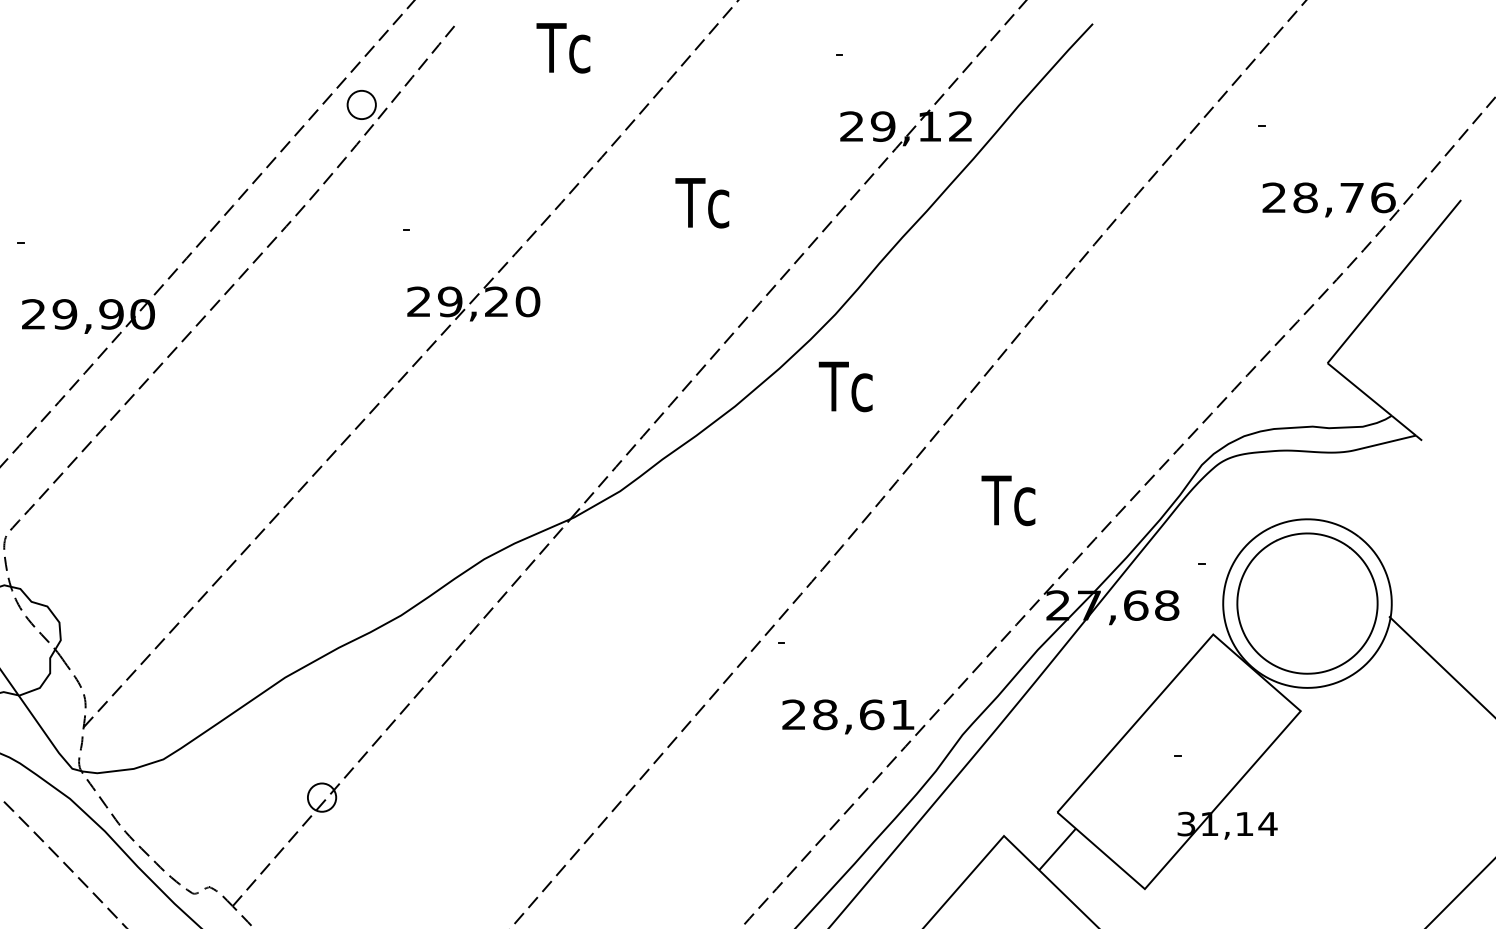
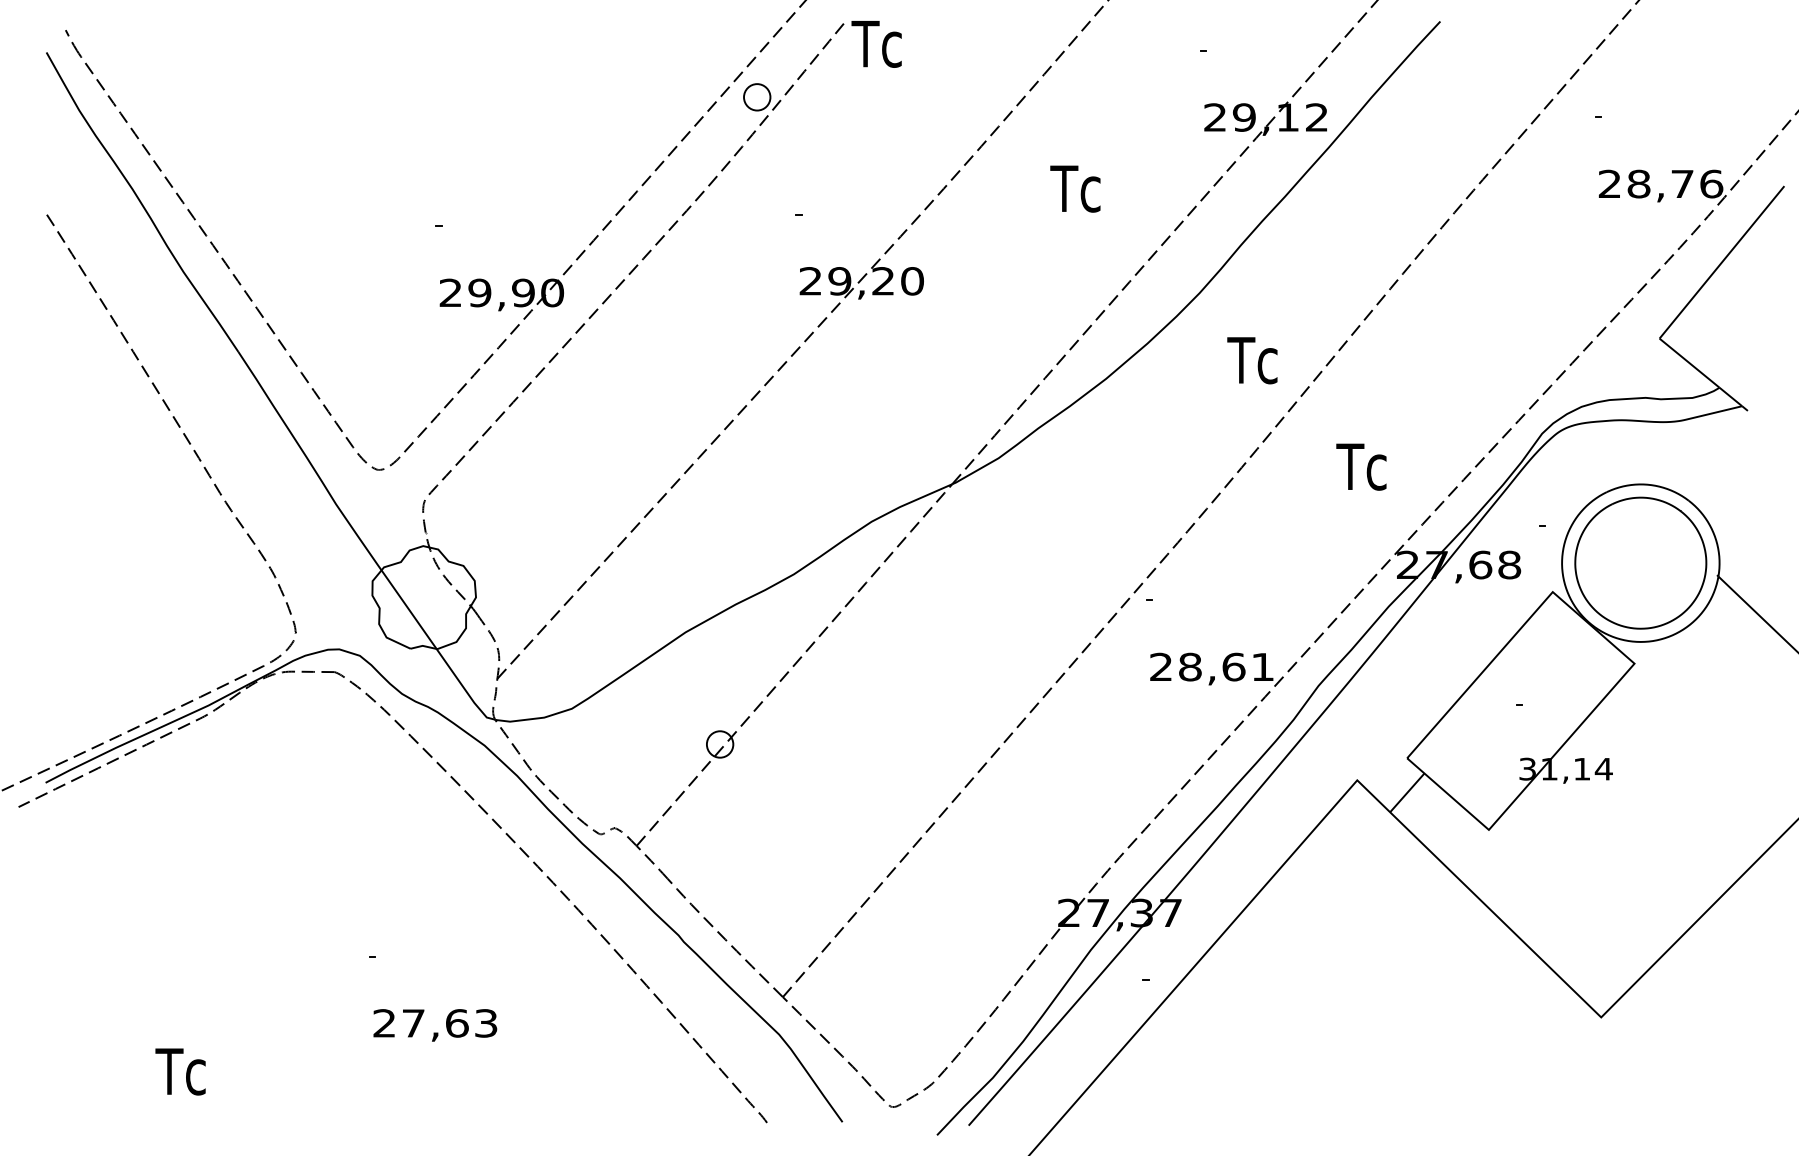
text: (563, 48) -> (876, 44), moved
text: (845, 386) -> (1252, 360), moved

